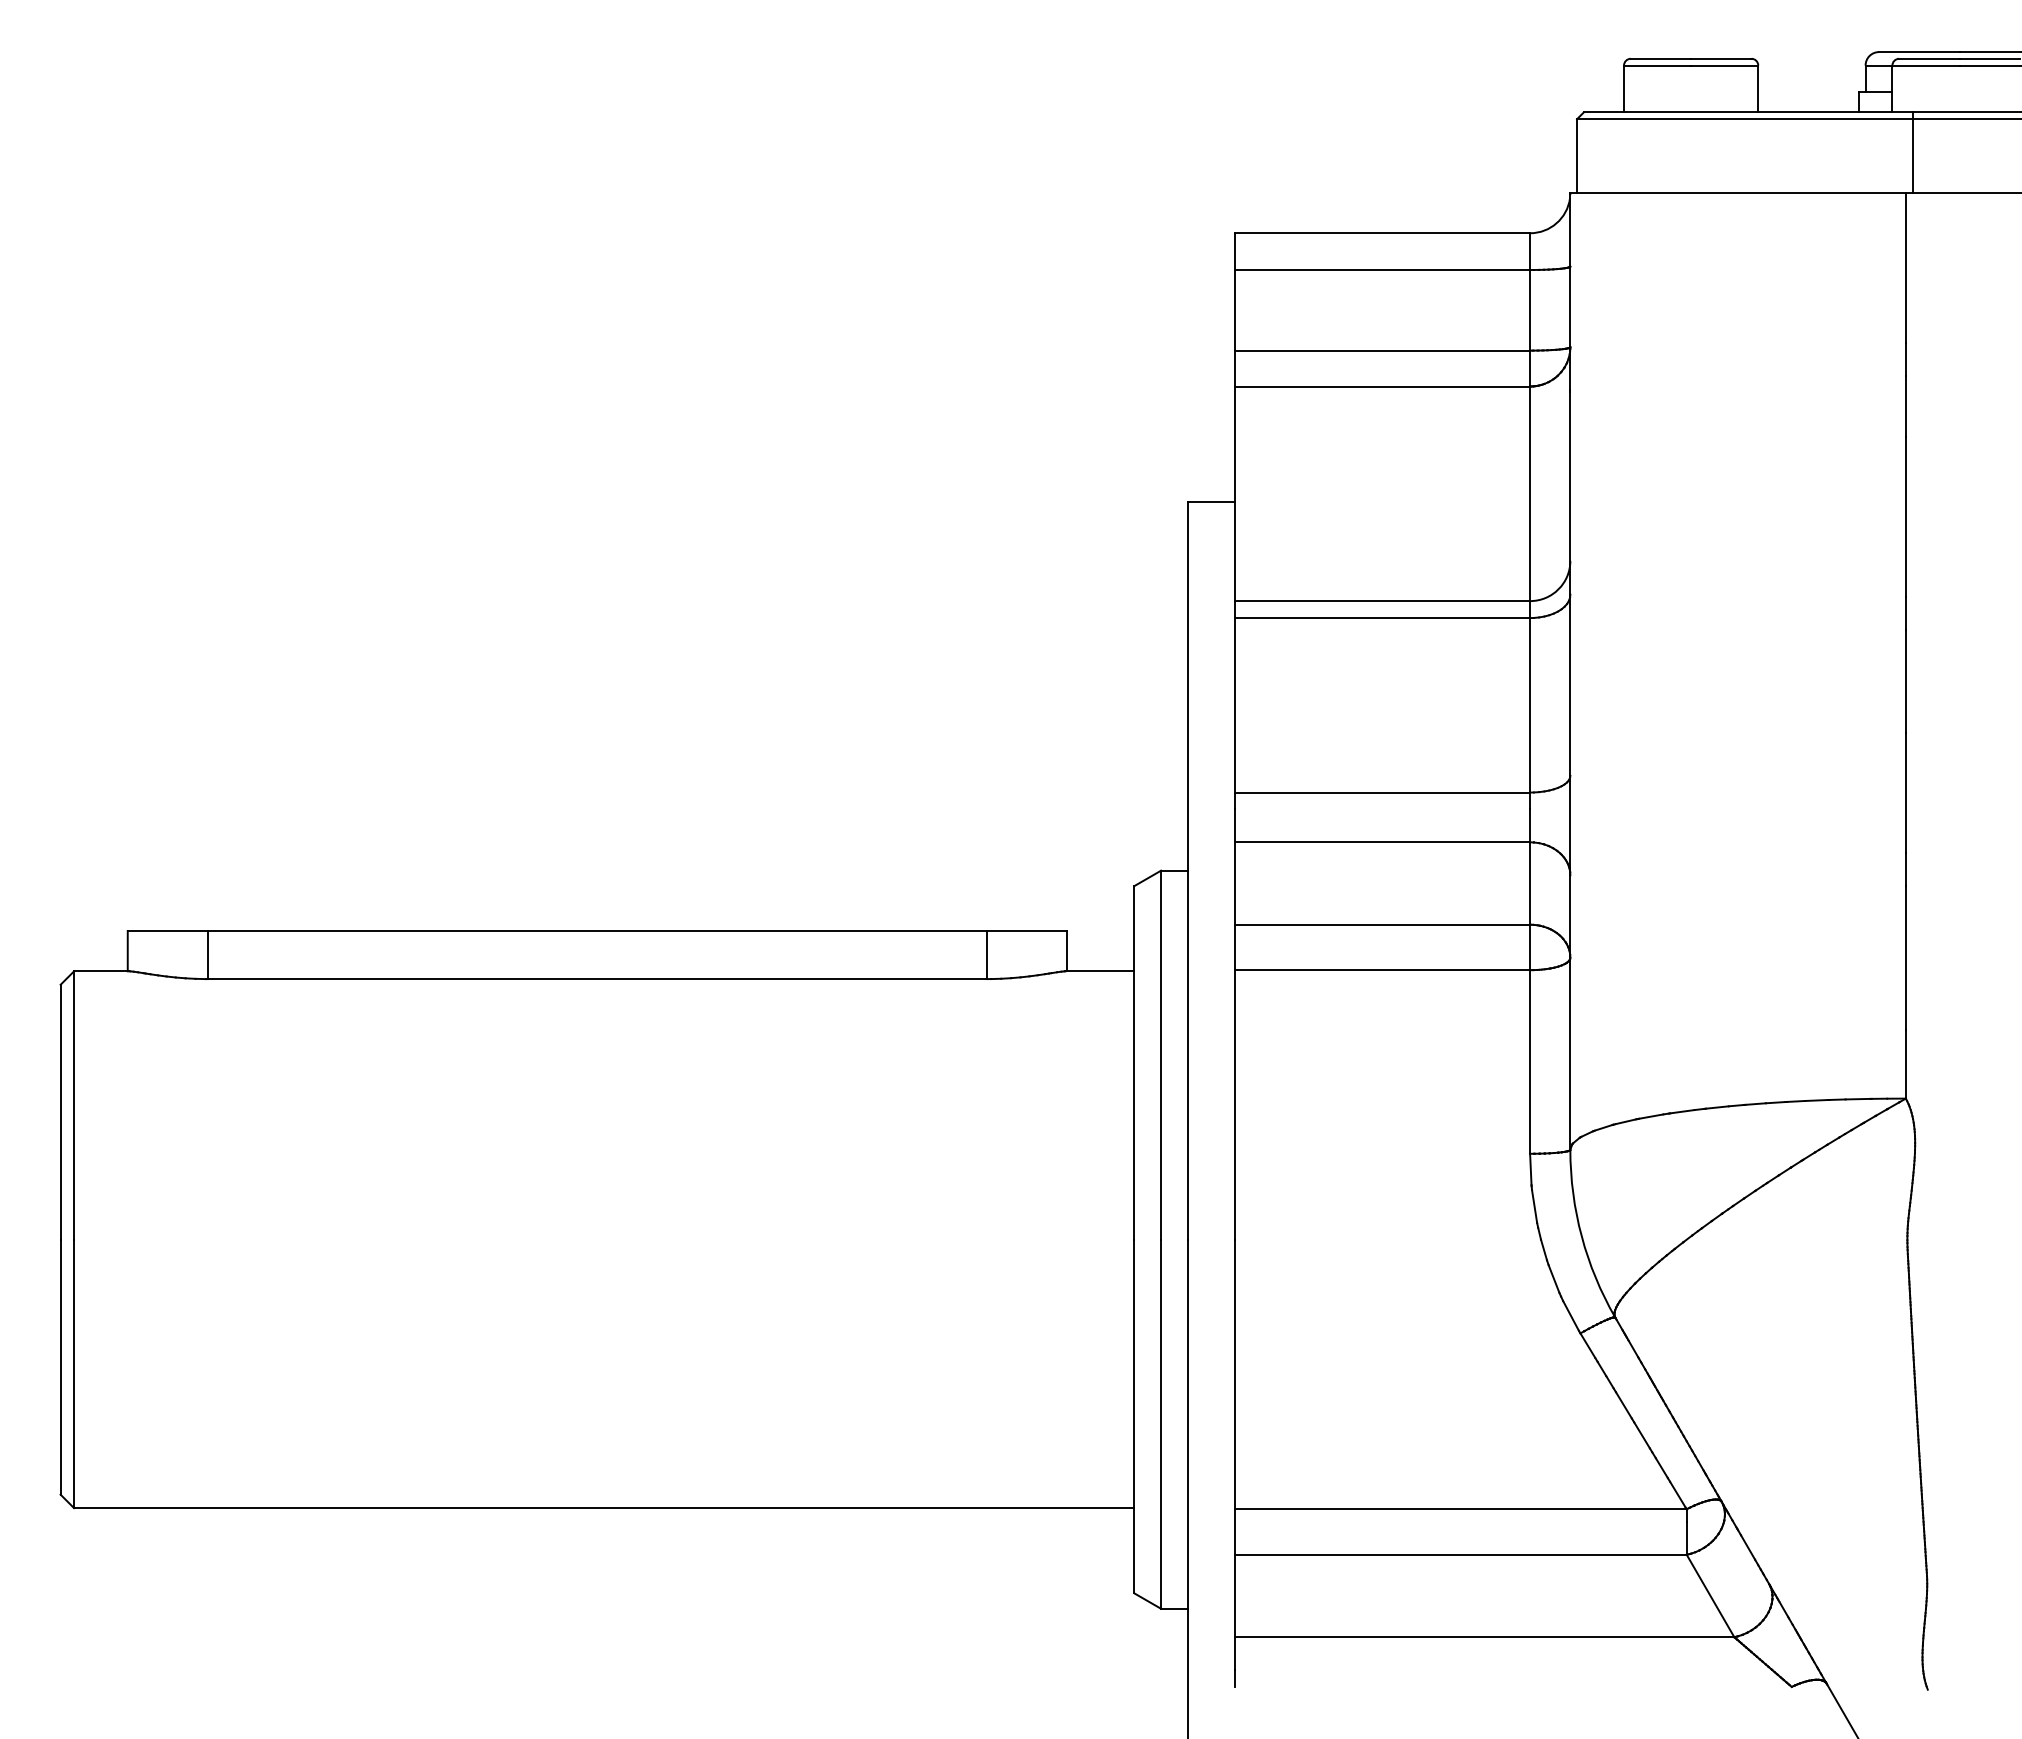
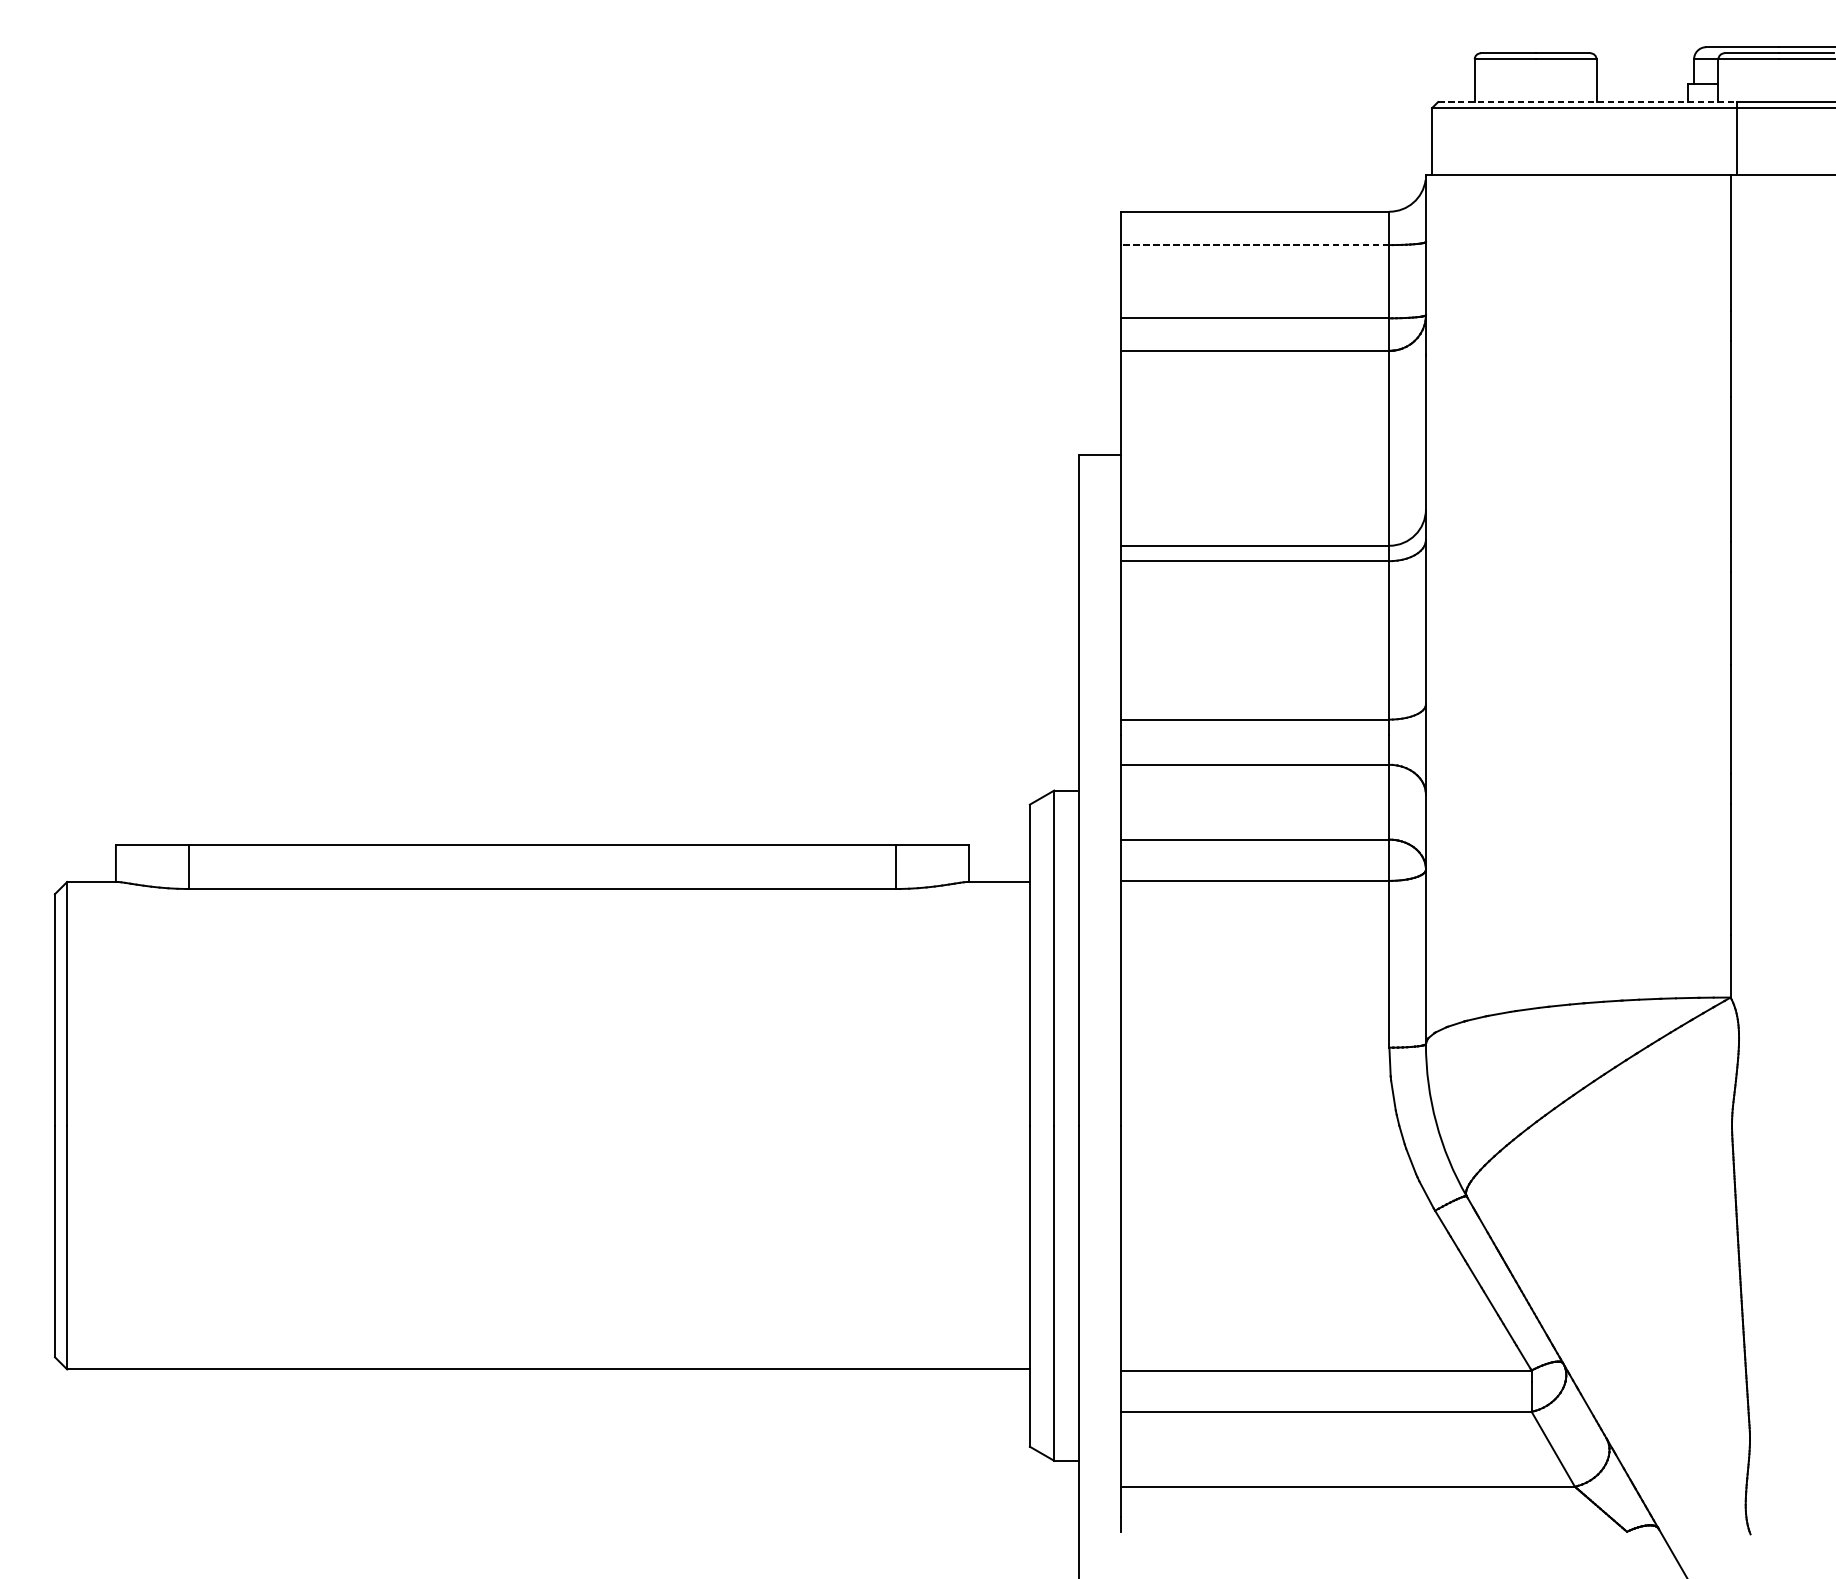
line: (1748, 112) -> (1587, 102), solid -> dashed
line: (1382, 270) -> (1255, 245), solid -> dashed

